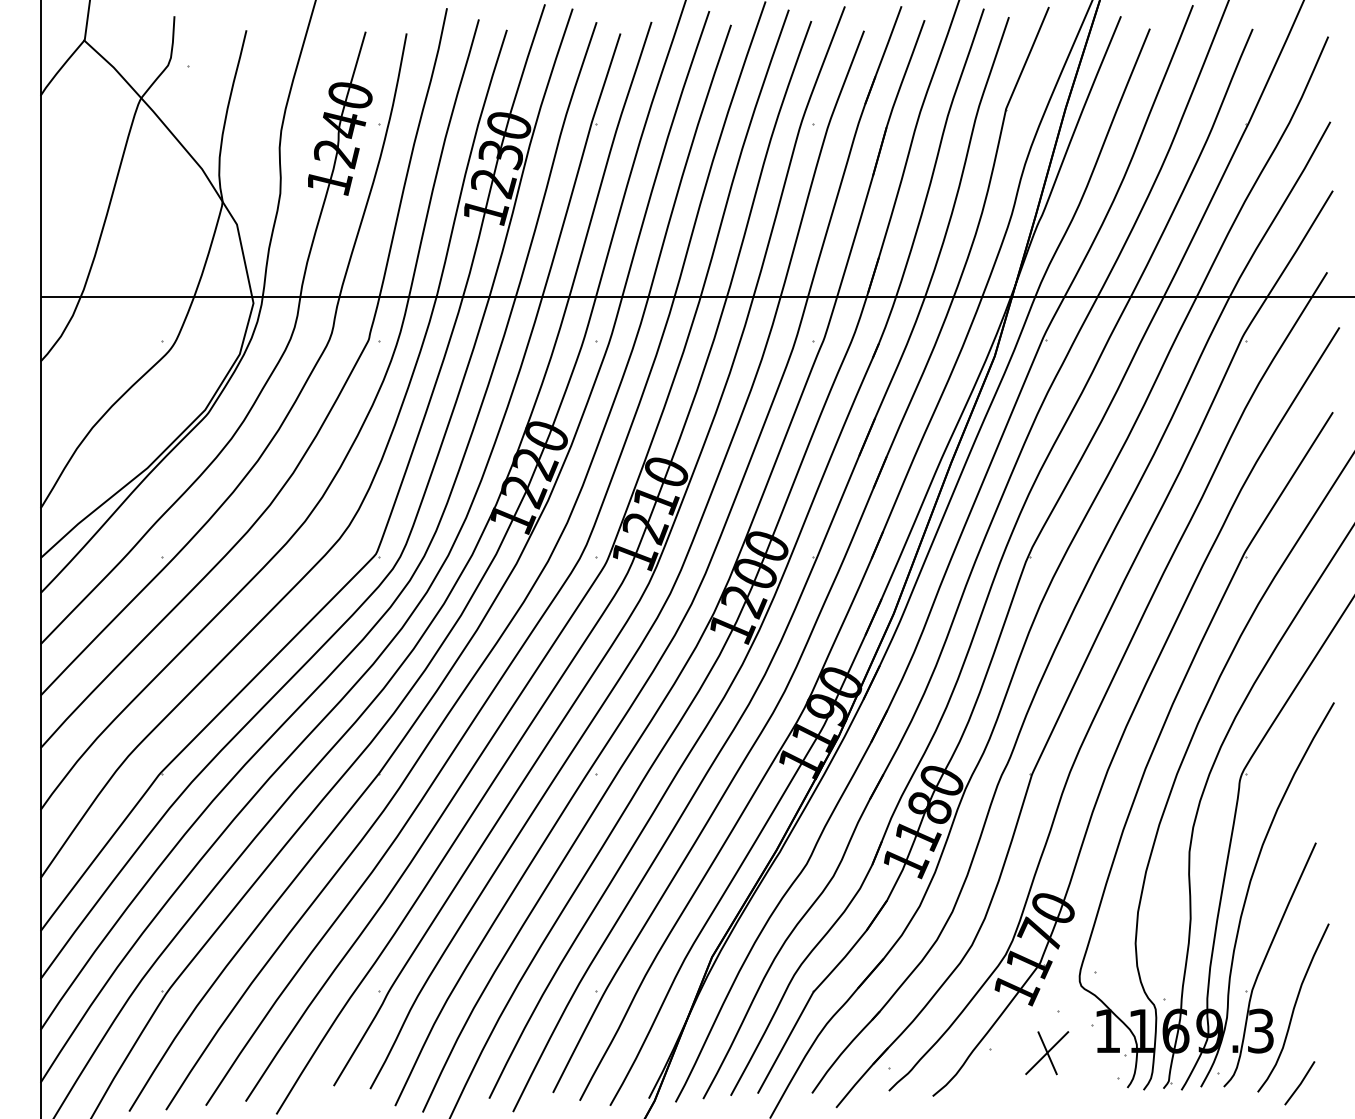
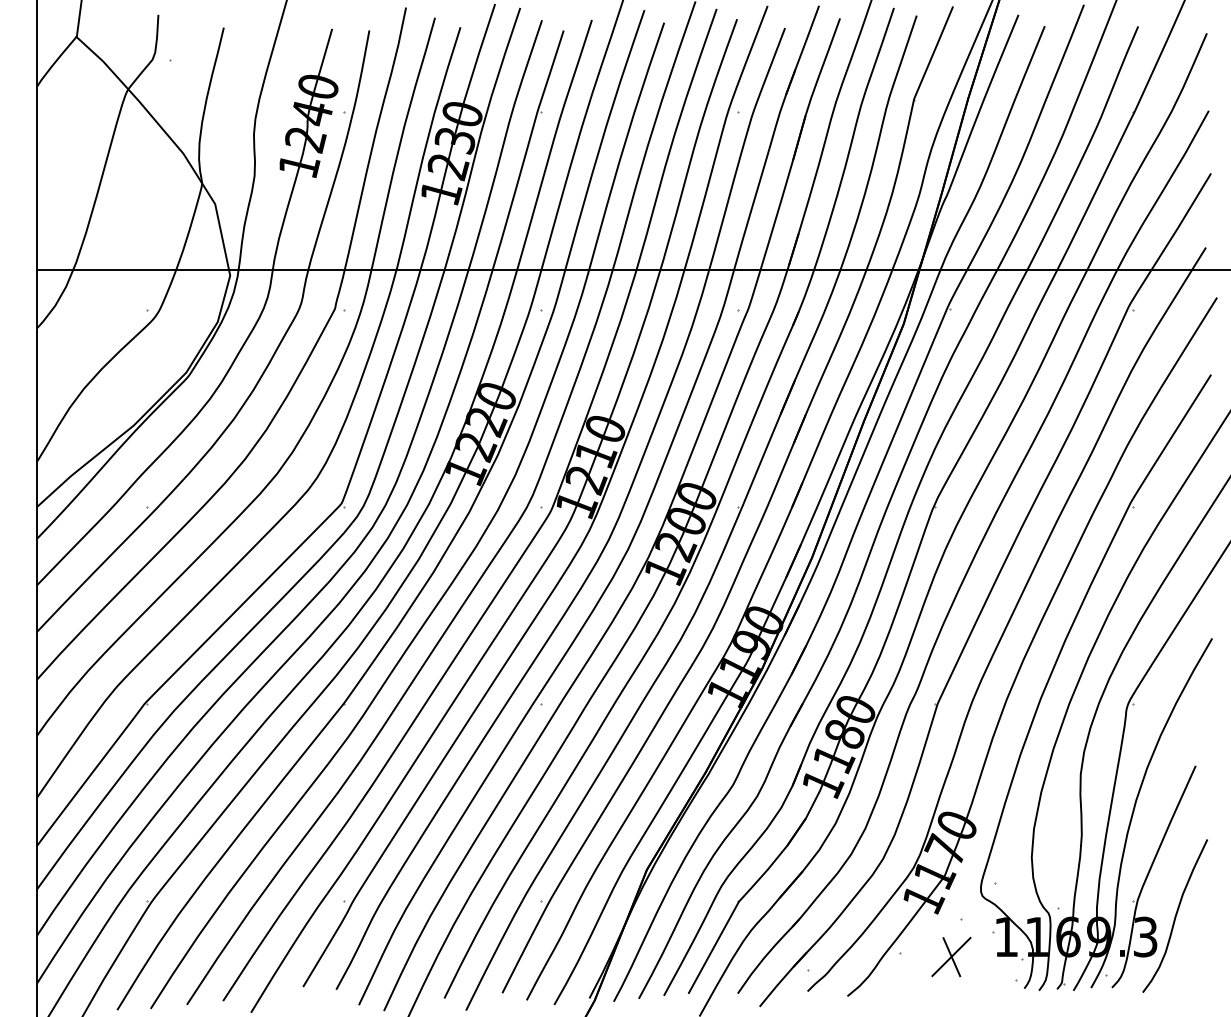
line: (1299, 1083) -> (1180, 984), removed

